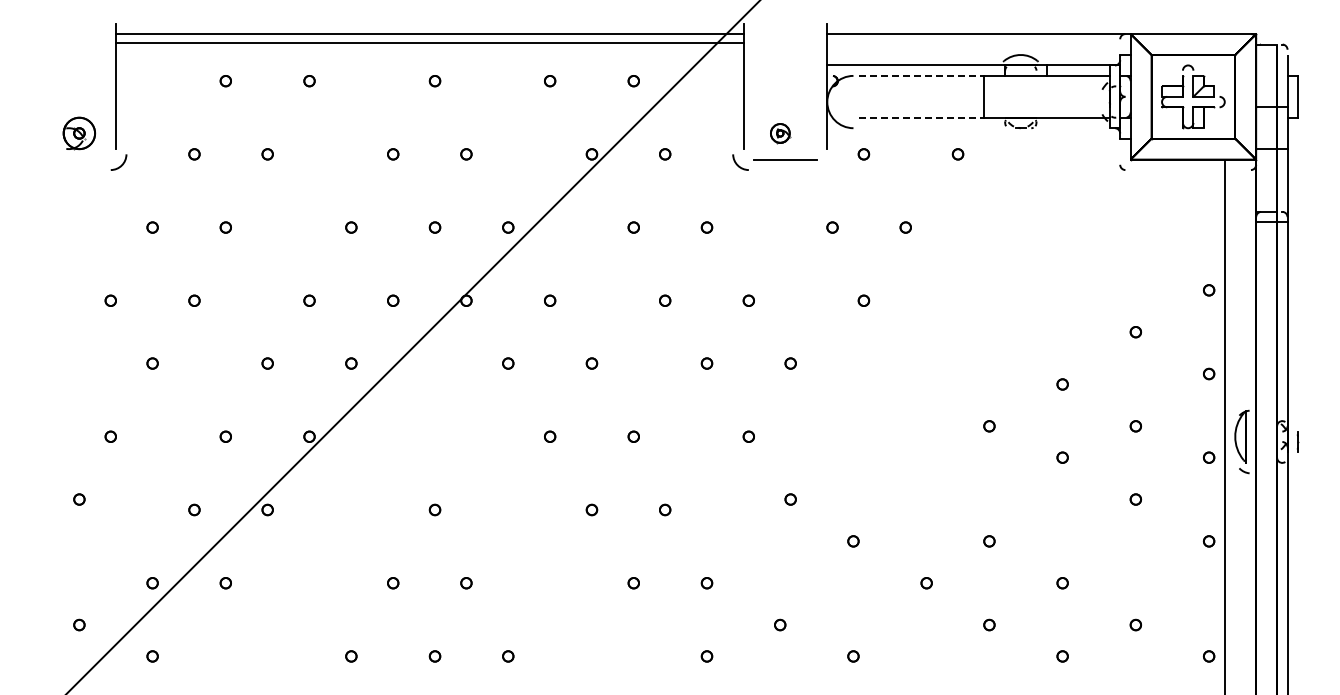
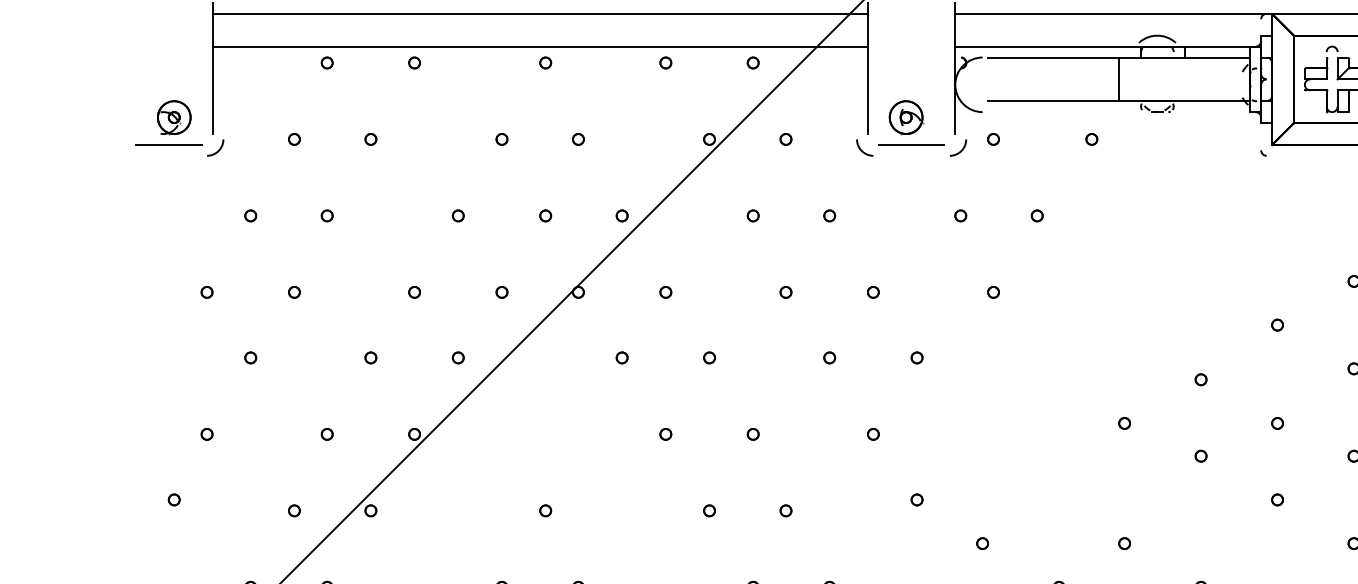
line: (429, 43) -> (539, 46), moved
line: (921, 75) -> (1053, 57), dashed -> solid
line: (921, 117) -> (1053, 100), dashed -> solid
part: (780, 133) -> (906, 117), size x1.67
line: (73, 159) -> (168, 144), added
curve: (832, 164) -> (960, 150), added

